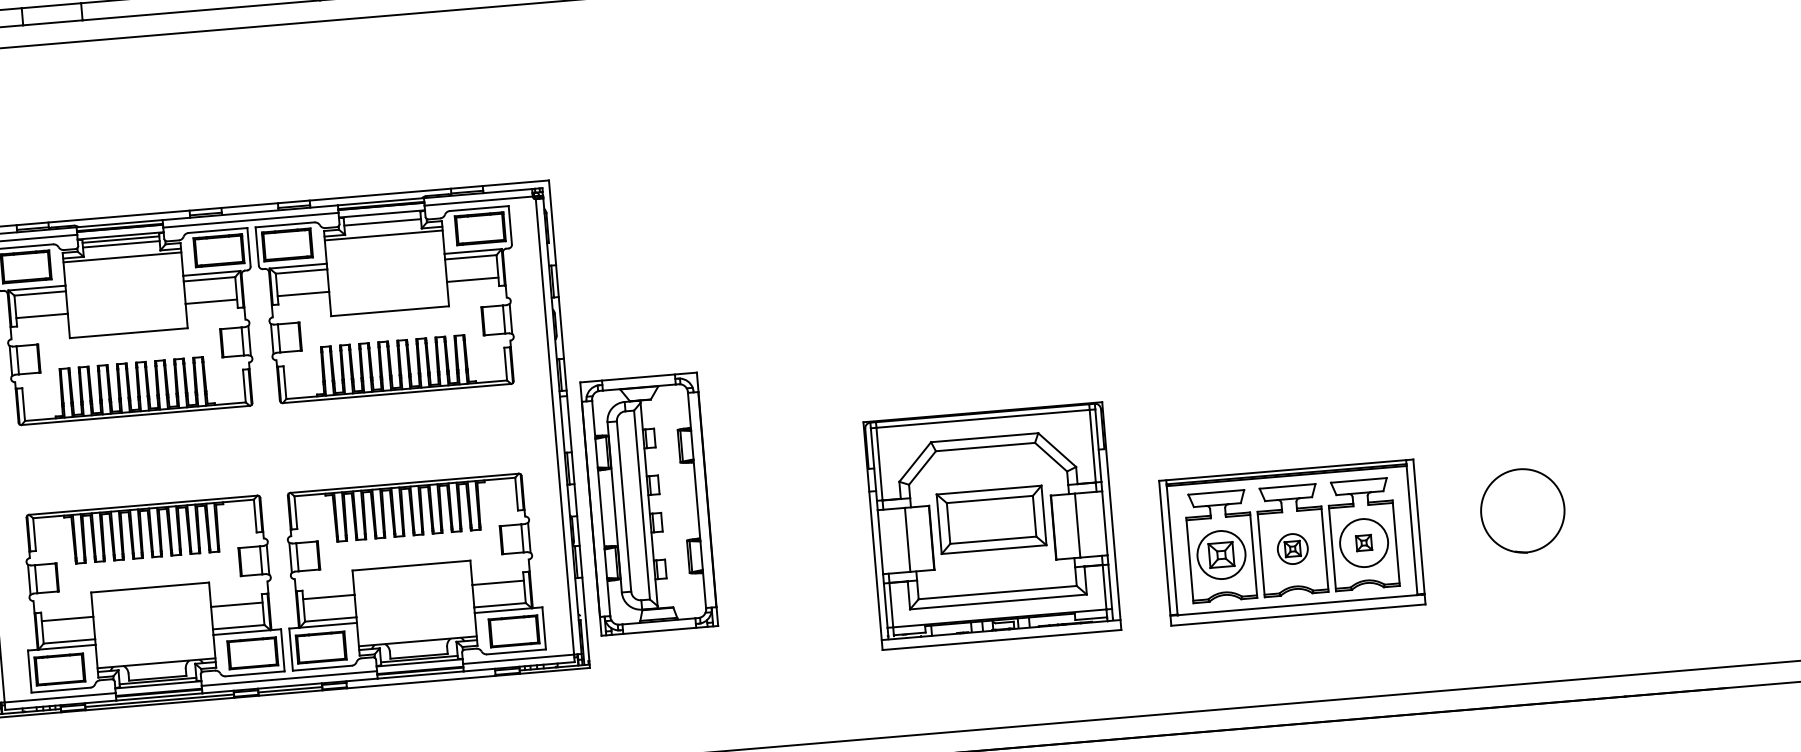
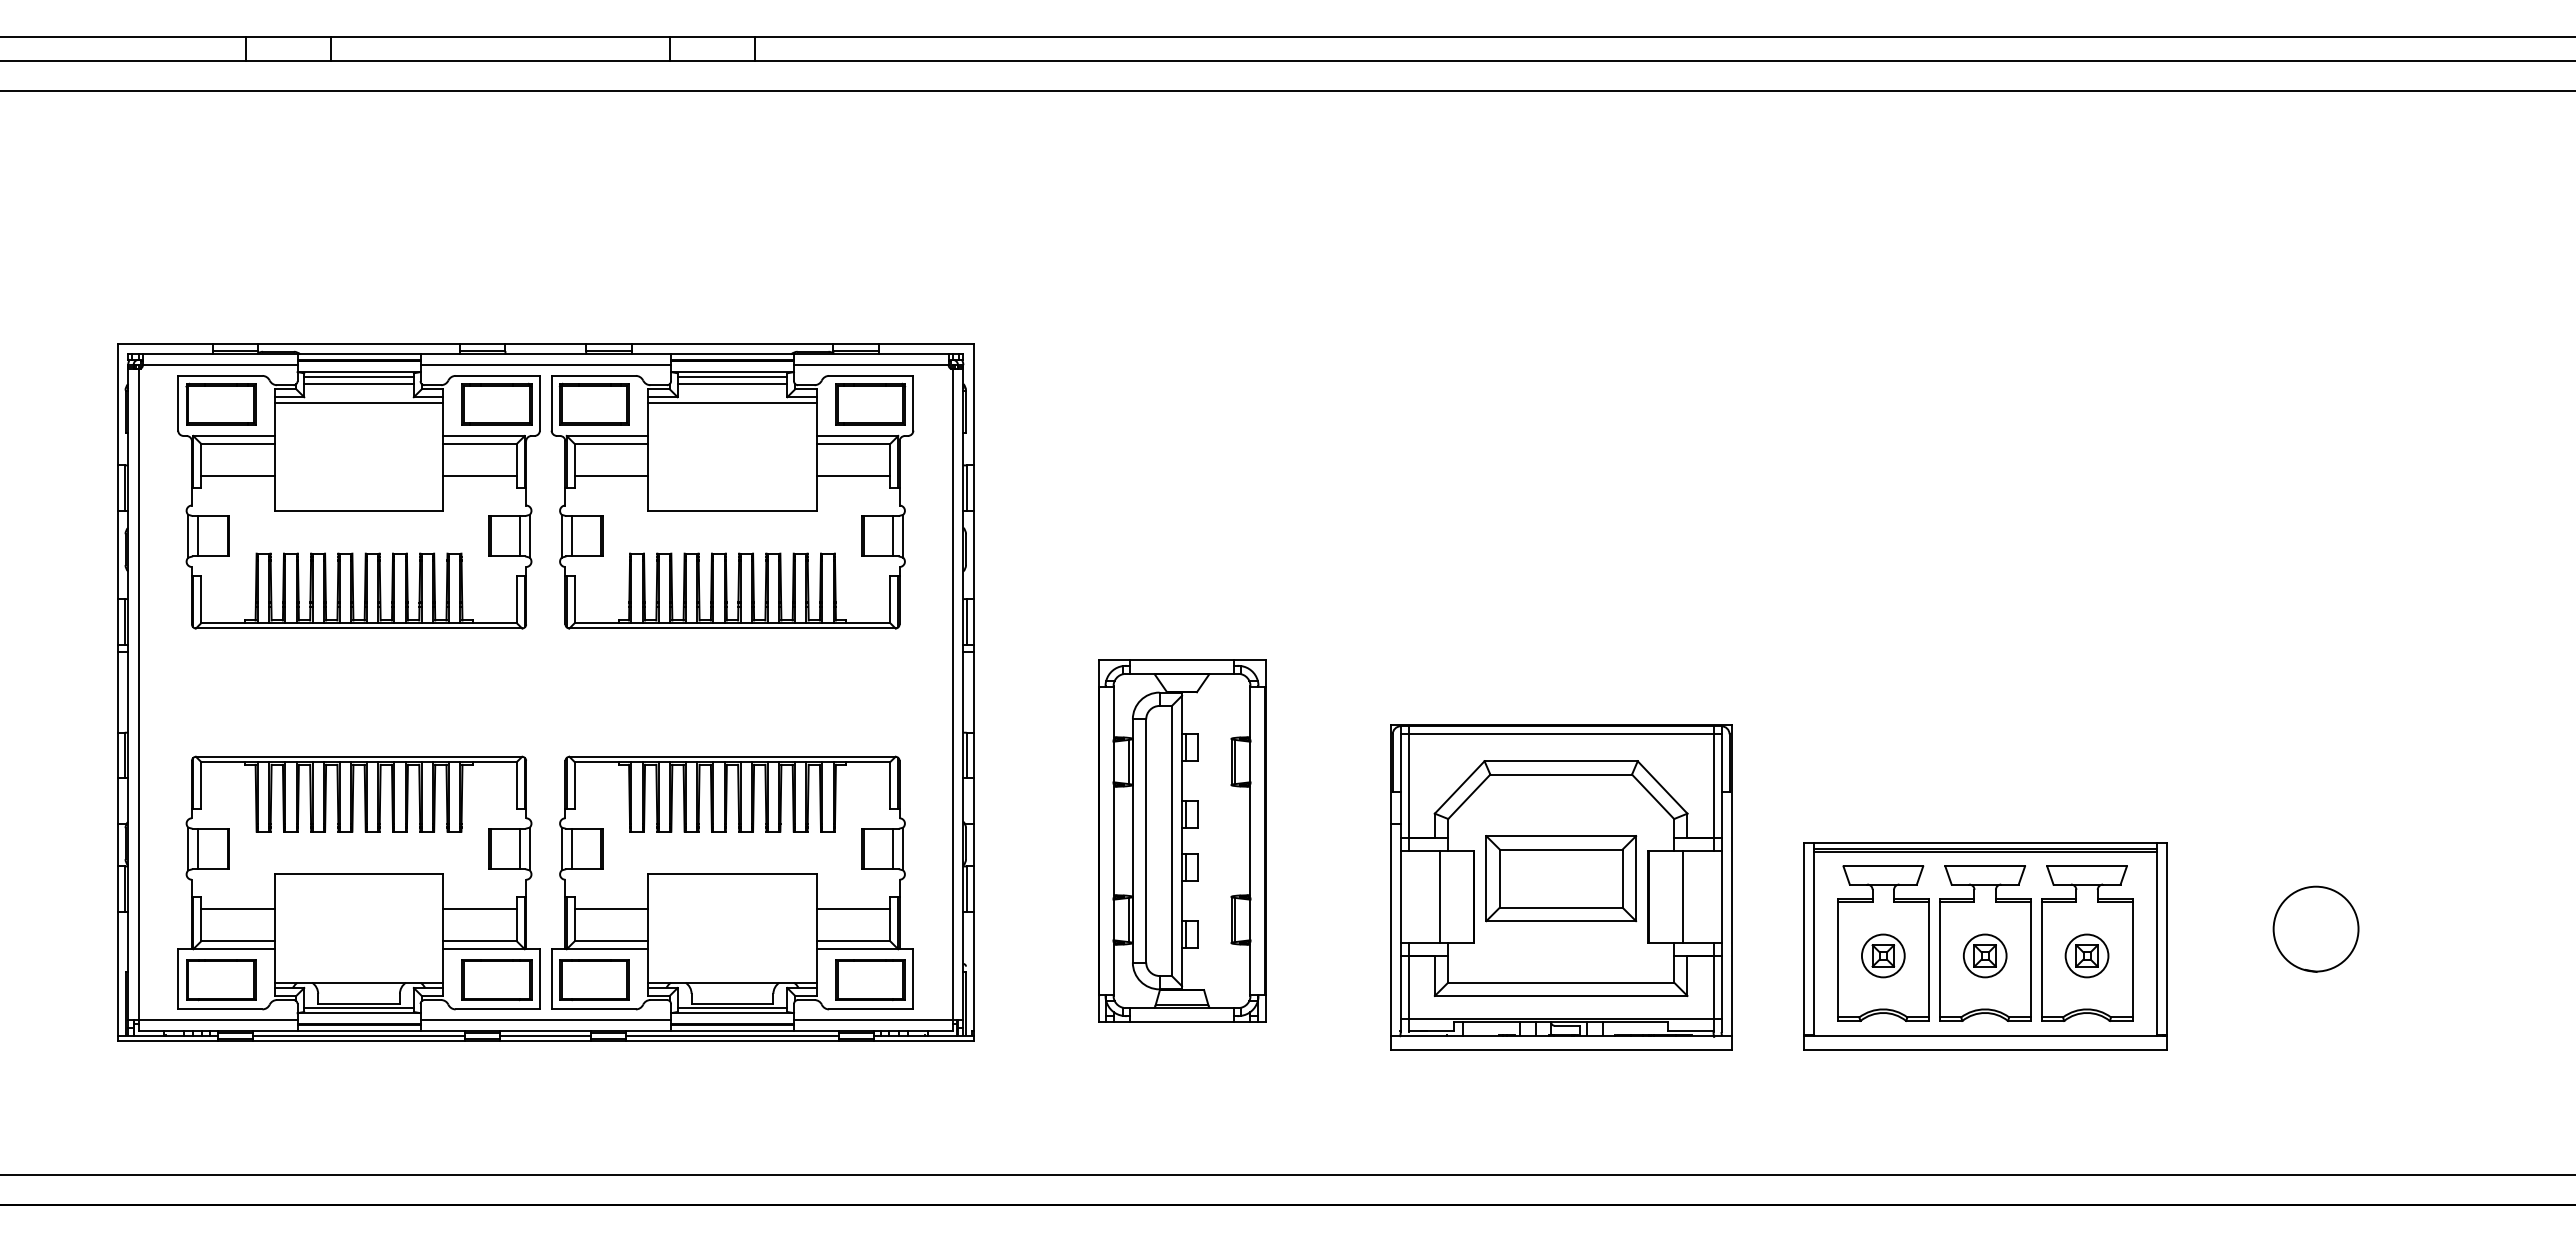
line: (382, 217) -> (732, 377), added
part: (649, 504) -> (1182, 840), moved
part: (1522, 510) -> (2315, 928), size x0.71
circle: (1363, 542) -> (2086, 955), size x0.62
part: (1221, 554) -> (1883, 955), size x0.62
line: (421, 679) -> (732, 1036), added

